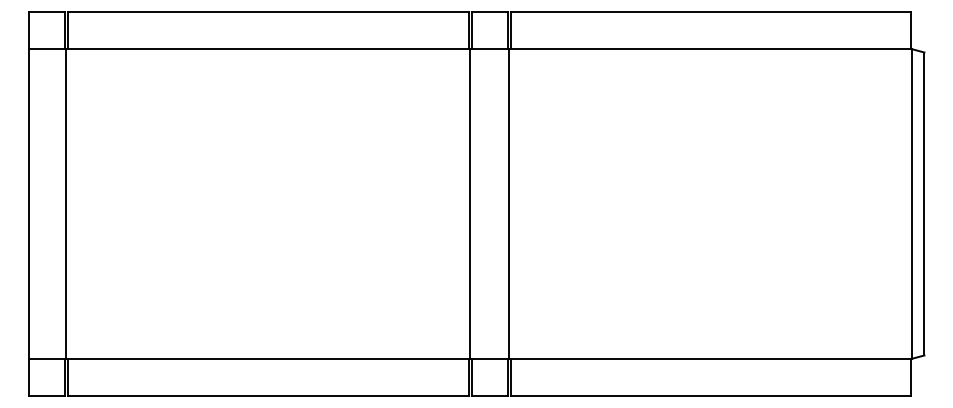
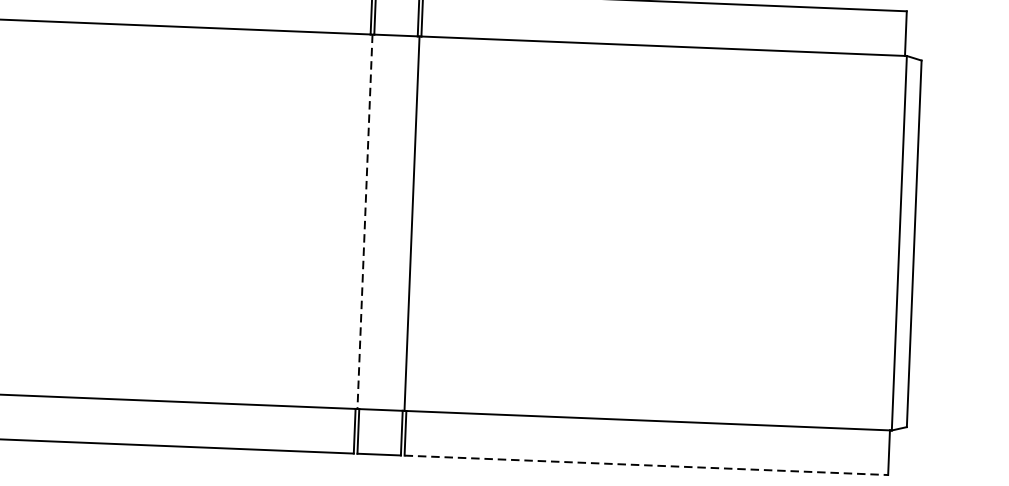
line: (470, 204) -> (365, 222), solid -> dashed
line: (710, 395) -> (646, 465), solid -> dashed

